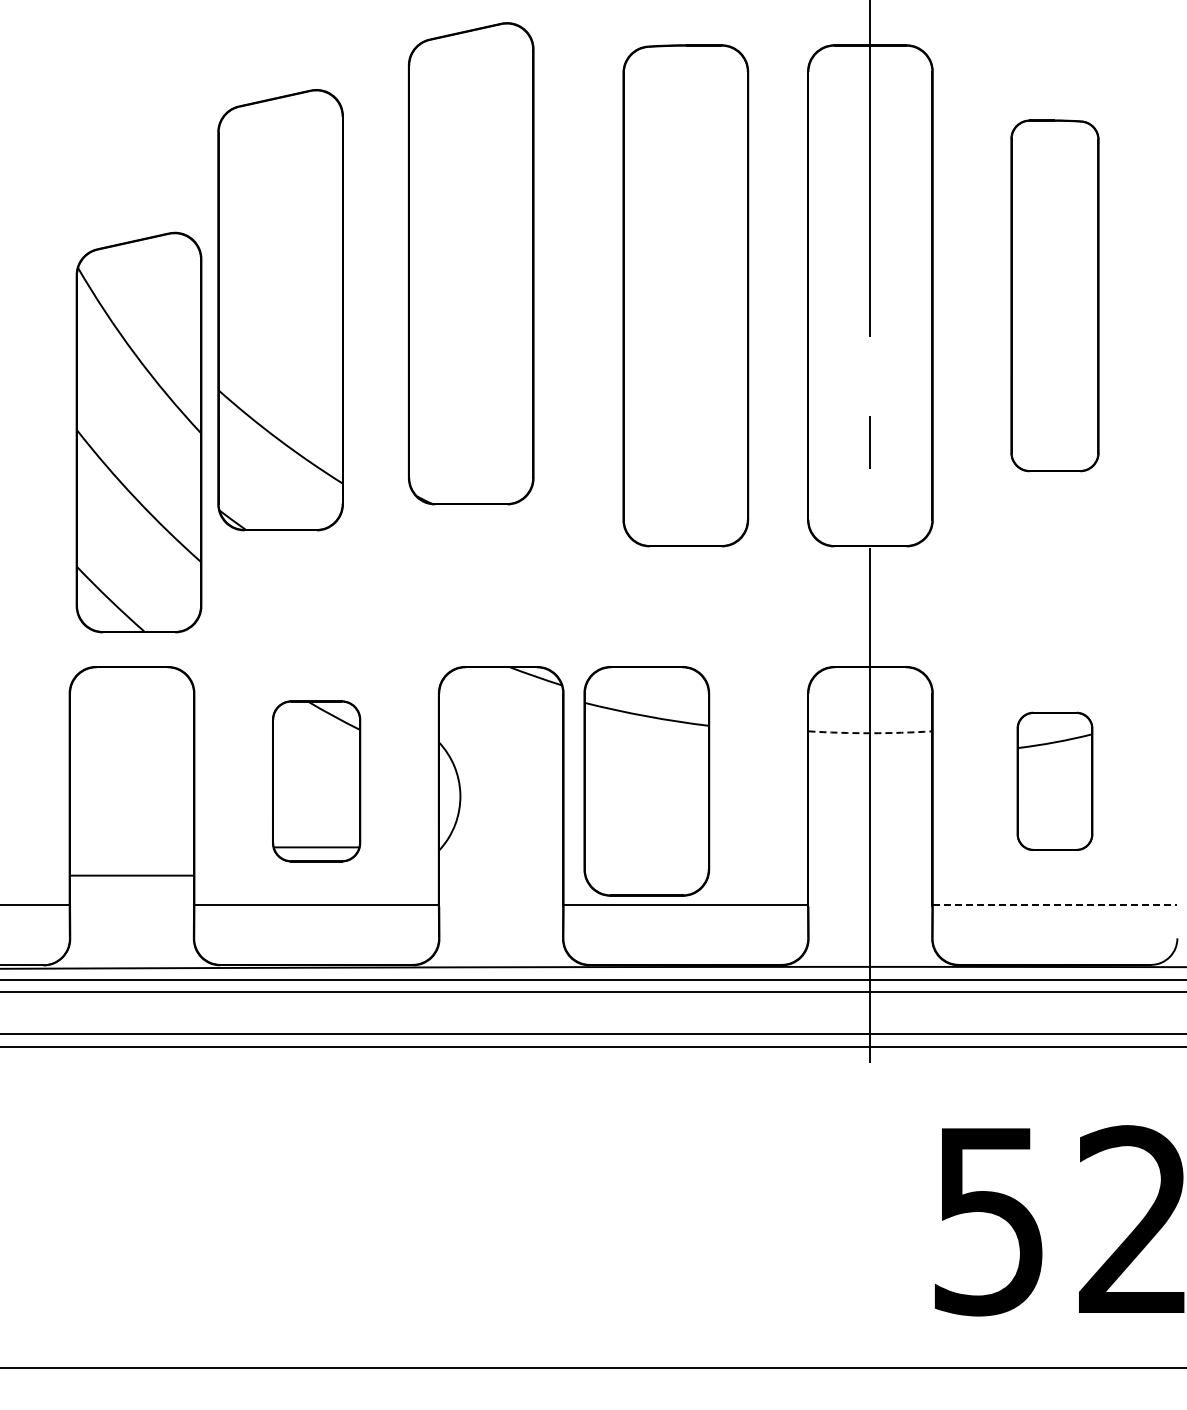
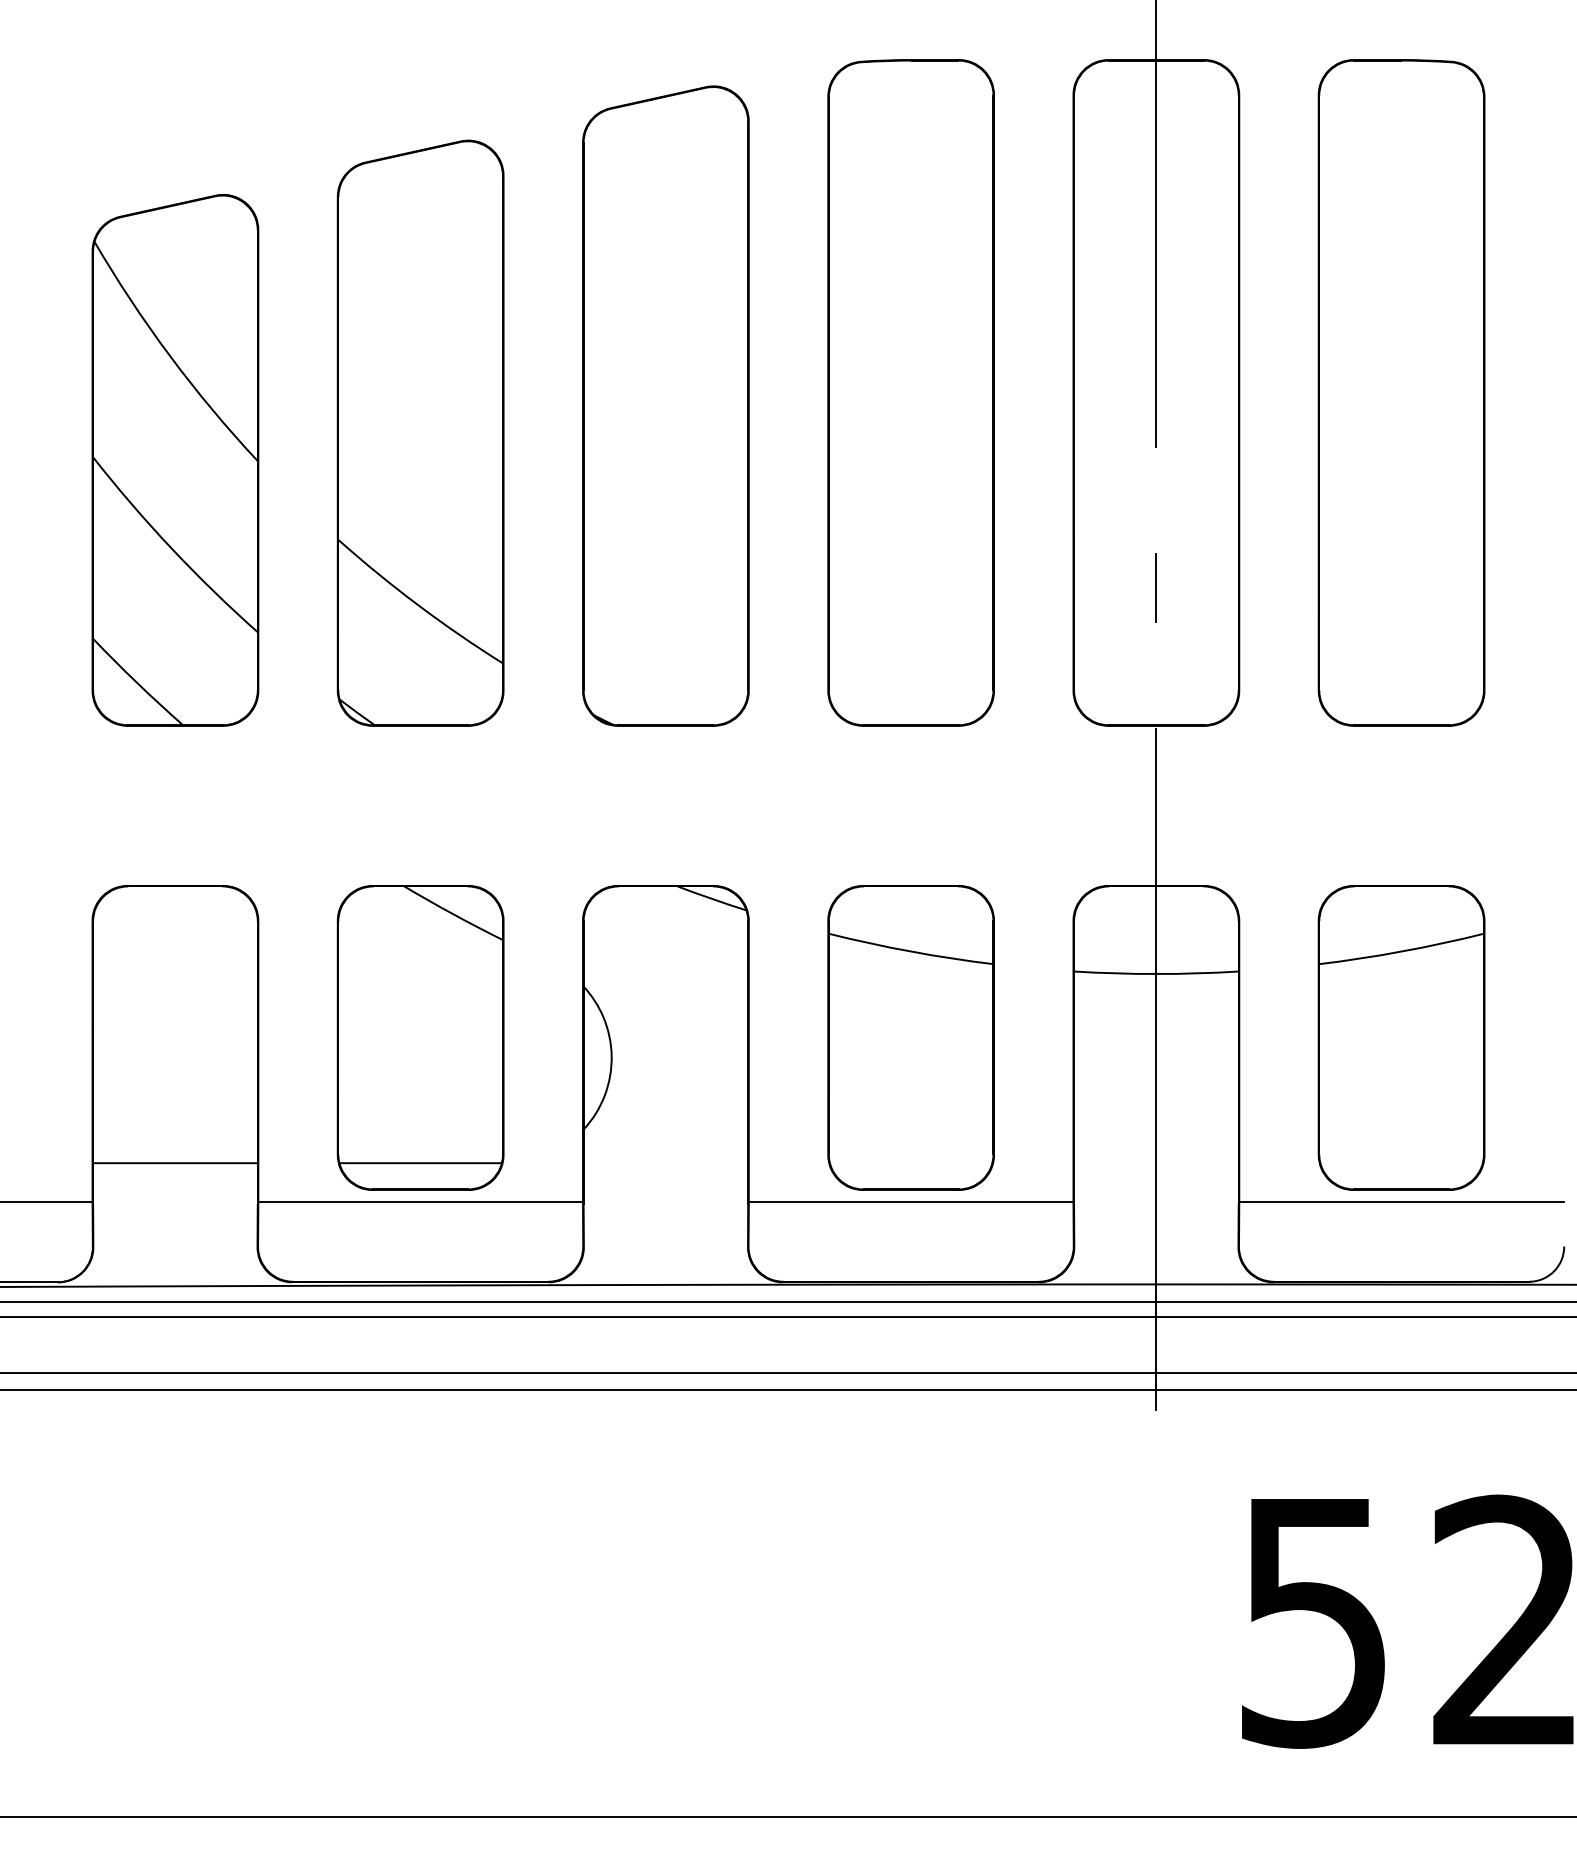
part: (471, 263) -> (666, 405), moved
part: (1054, 295) -> (1400, 392), size x1.43
part: (280, 310) -> (420, 433), moved
part: (138, 432) -> (174, 460), moved
arc: (870, 733) -> (1156, 974), dashed -> solid
part: (316, 781) -> (420, 1038), size x1.43
part: (646, 781) -> (910, 1038), moved
part: (1054, 781) -> (1400, 1038), size x1.67
line: (1055, 904) -> (1402, 1201), dashed -> solid

